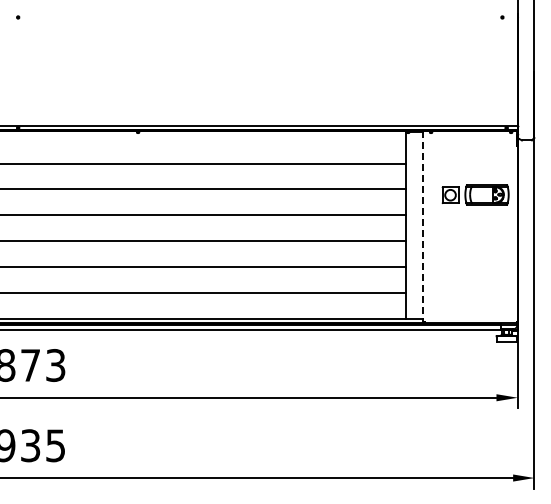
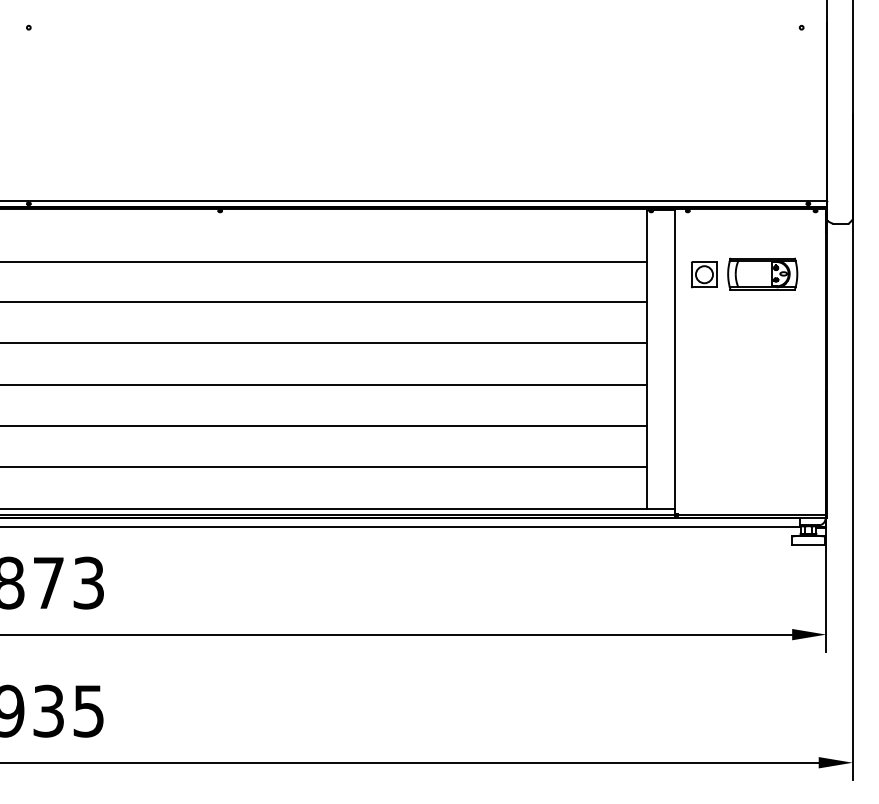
part: (475, 194) -> (744, 273), moved
line: (422, 227) -> (674, 362), dashed -> solid

